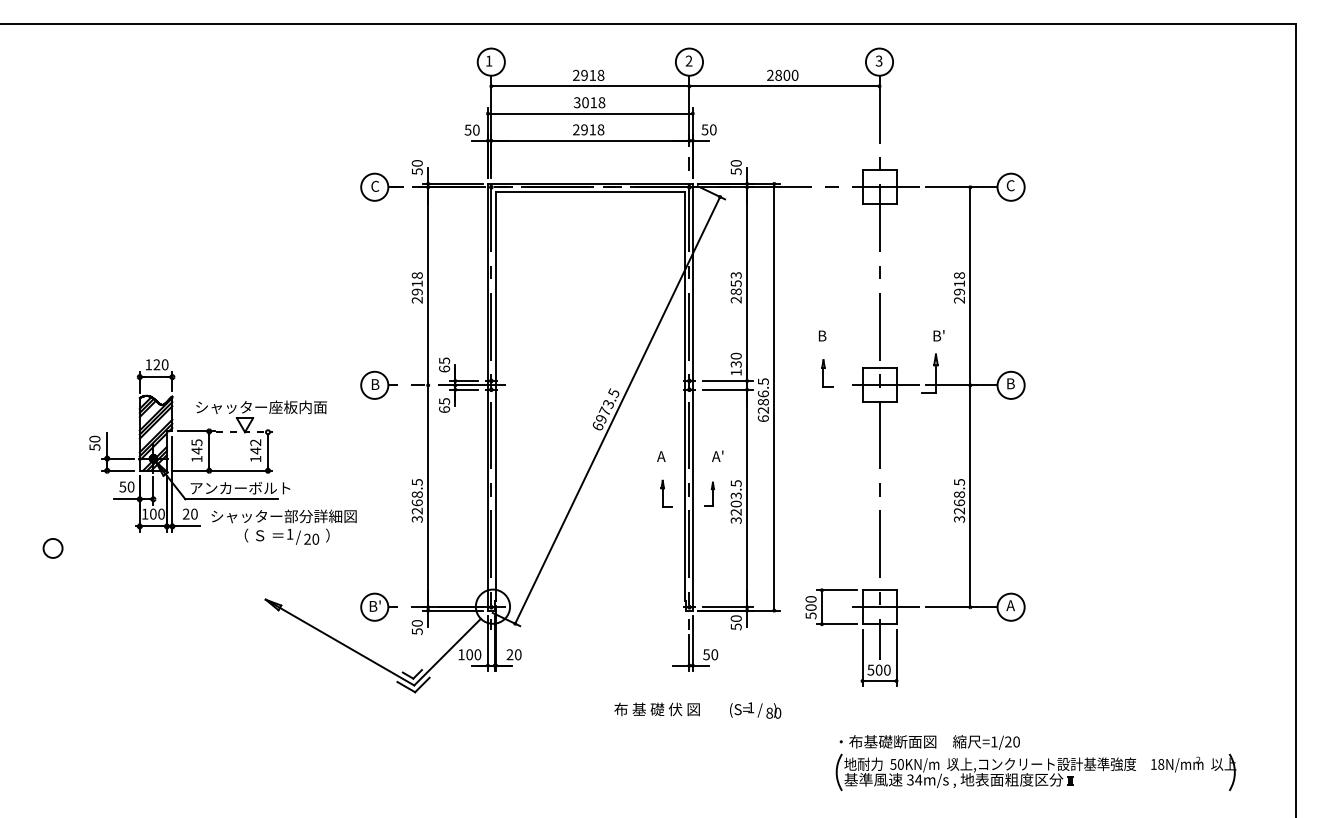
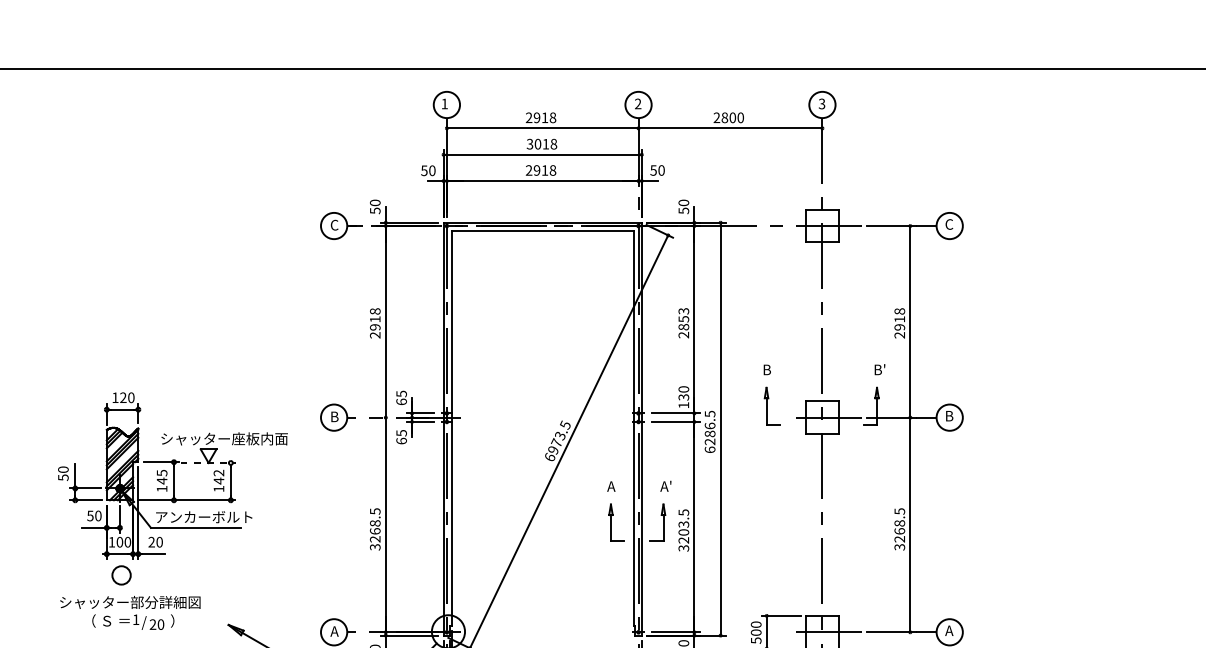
part: (827, 373) -> (772, 406), size x1.43
part: (666, 493) -> (616, 522), size x1.43
part: (709, 493) -> (657, 522), size x1.67
text: (283, 526) -> (129, 612), moved
circle: (52, 548) -> (121, 575), moved
text: (374, 605) -> (333, 630), B' -> A

